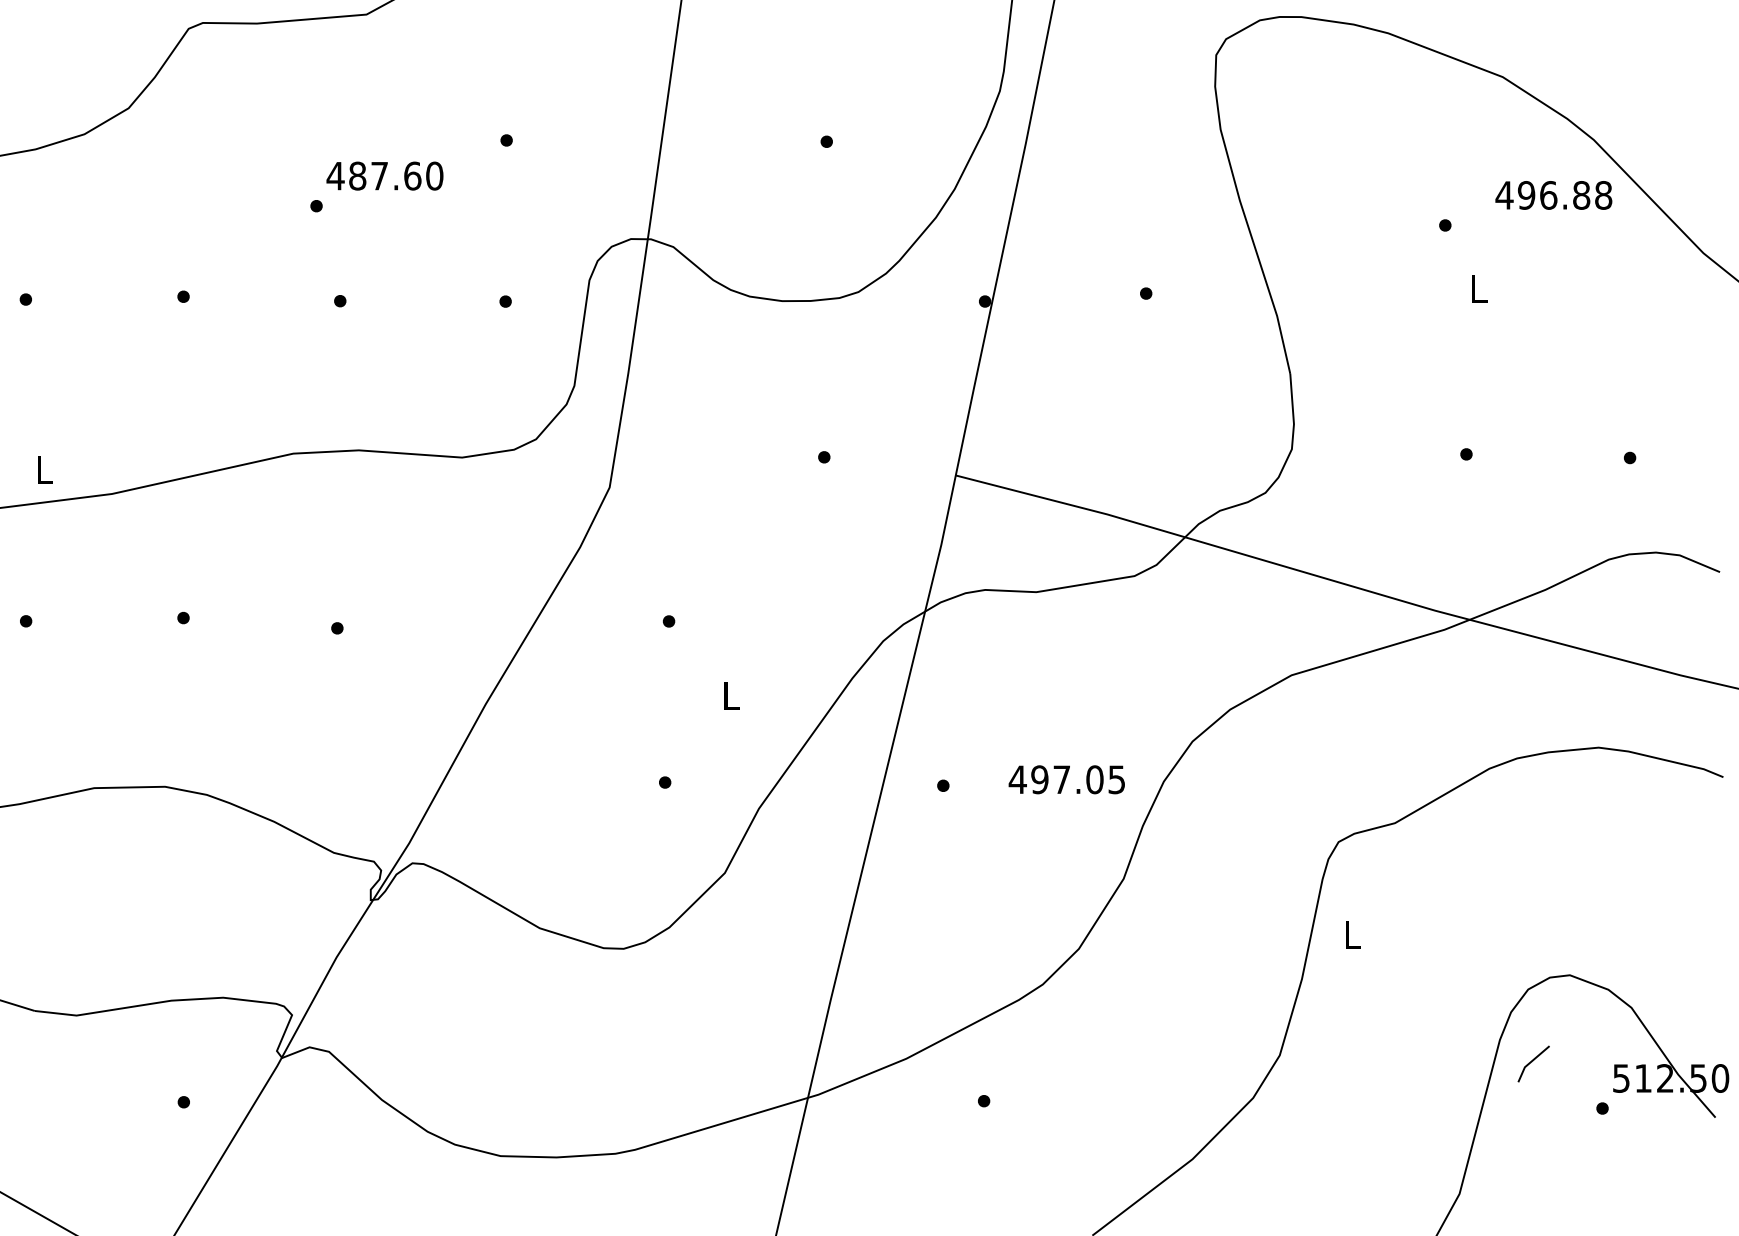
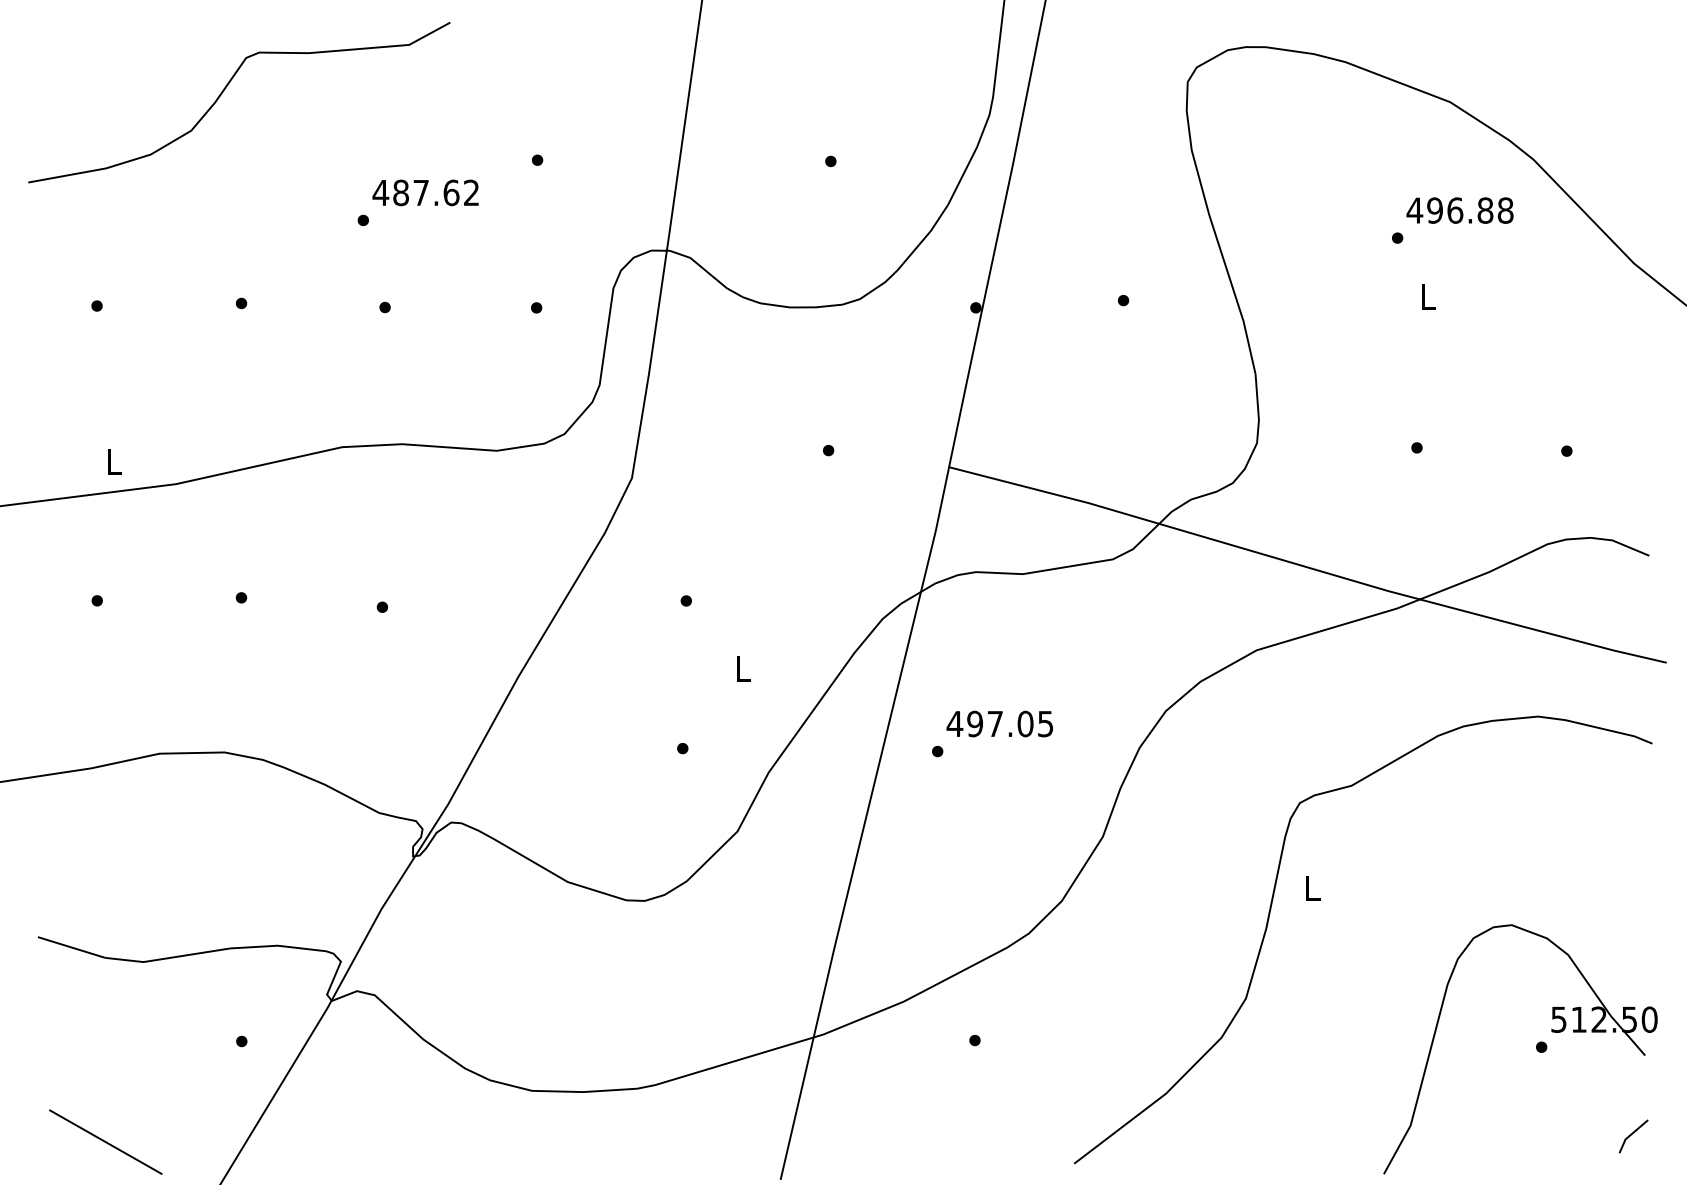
text: (434, 175) -> (471, 192), 487.60 -> 487.62
text: (1553, 195) -> (1459, 210), moved
text: (1066, 779) -> (999, 723), moved
line: (1532, 1061) -> (1632, 1134), moved

